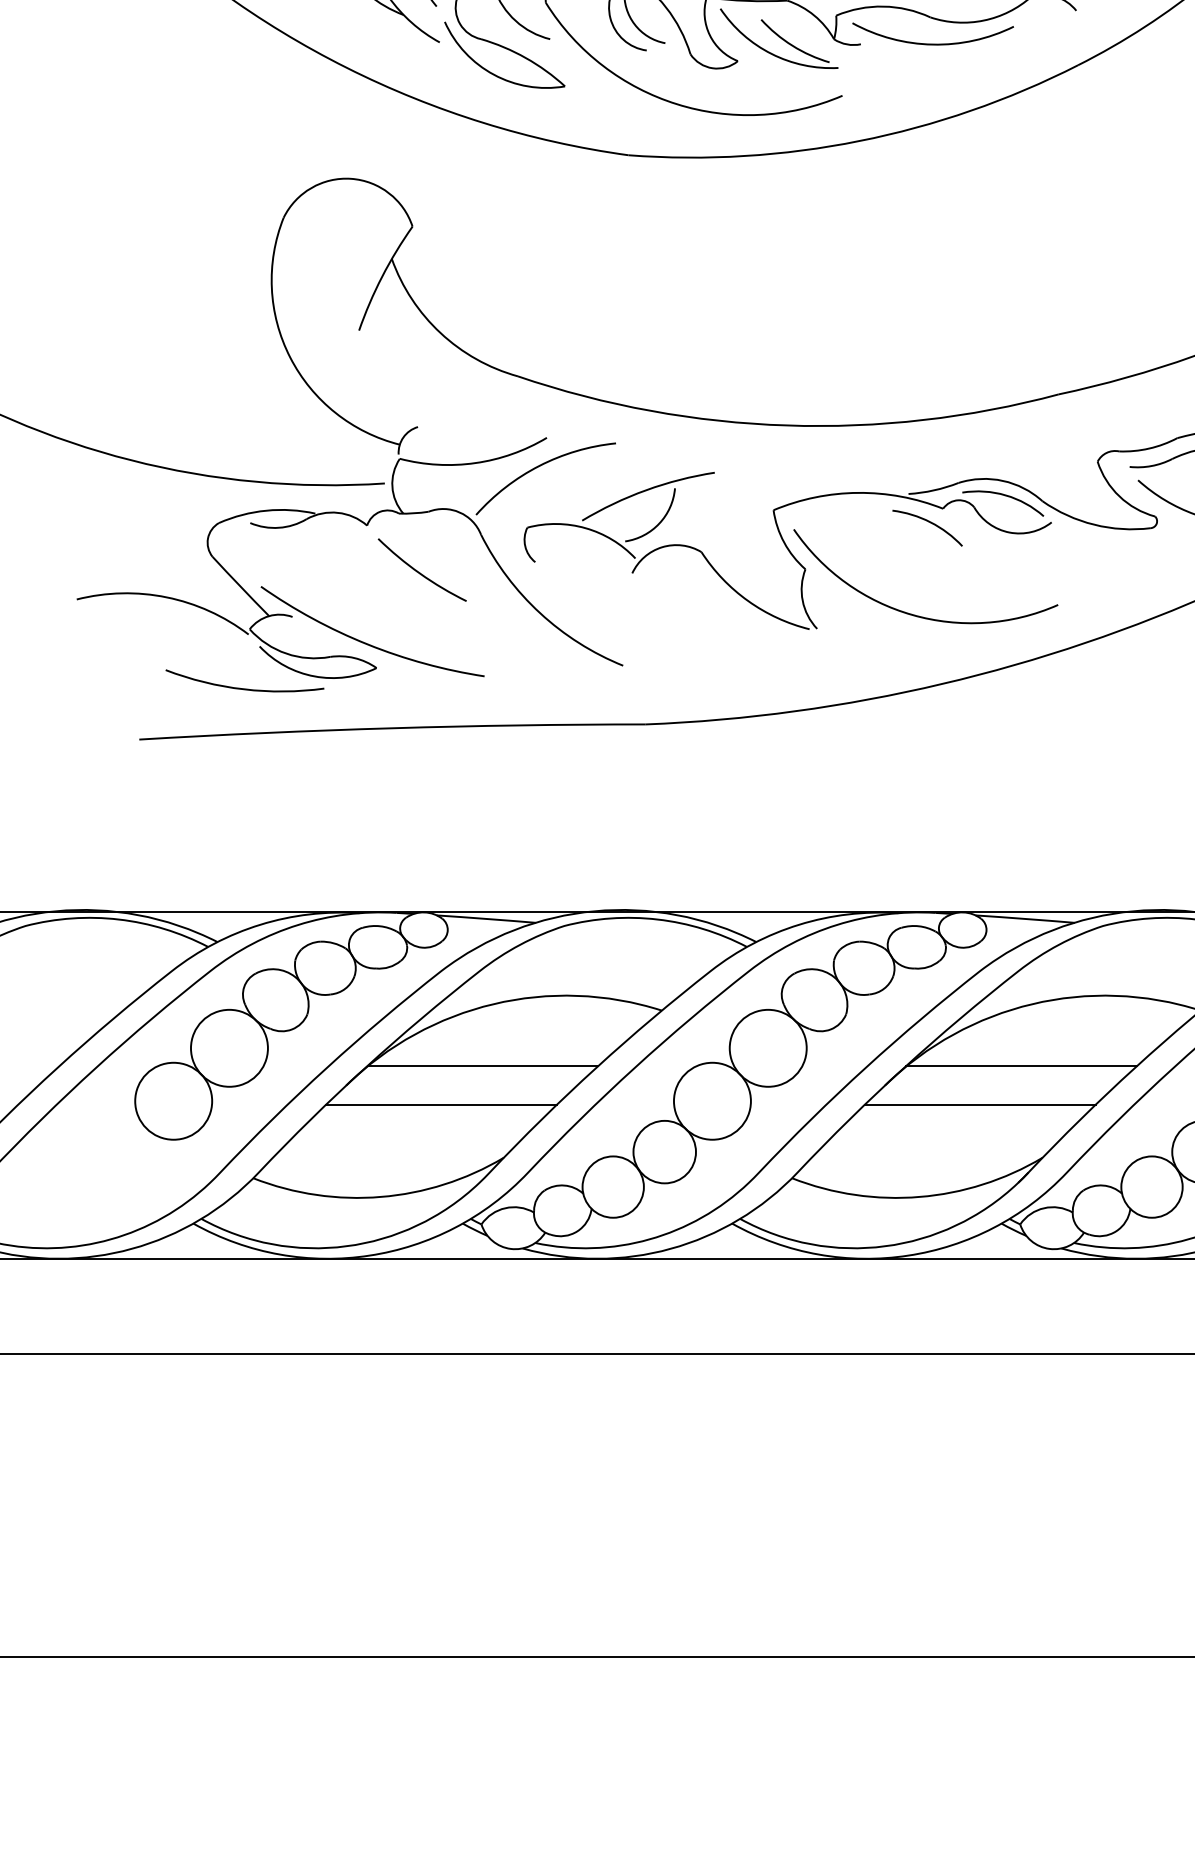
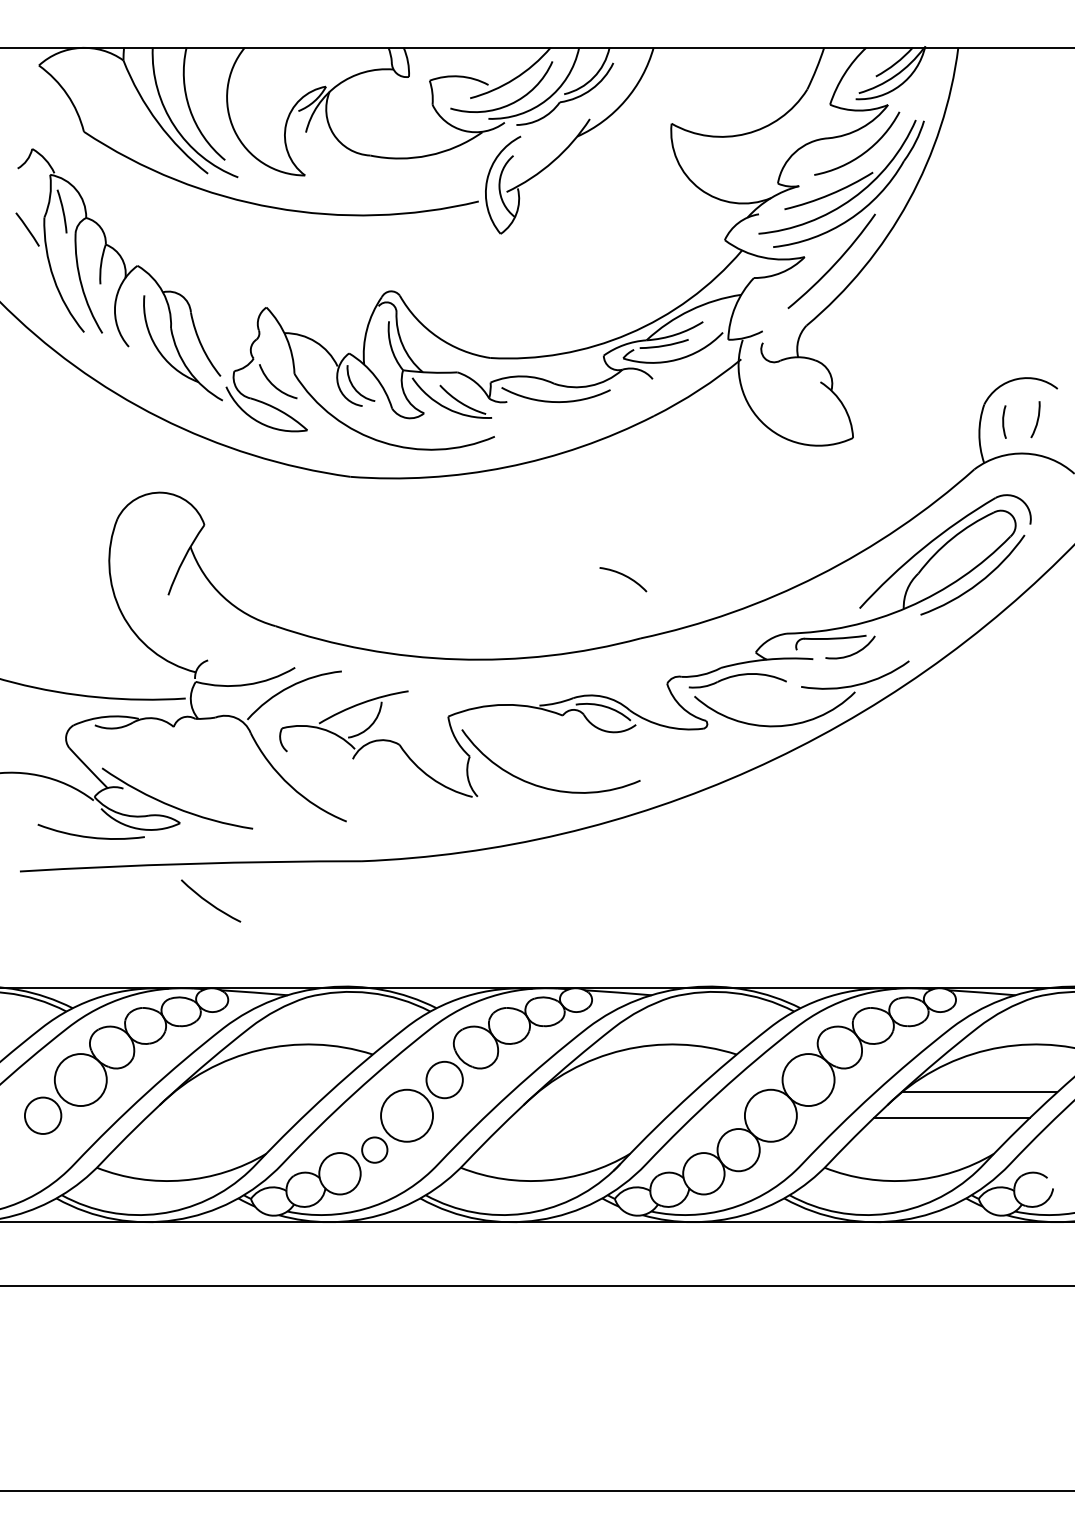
arc: (929, 523) -> (624, 576), moved
arc: (421, 572) -> (210, 902), moved
circle: (767, 1049) -> (444, 1080), size x0.7
line: (482, 1066) -> (251, 1092), removed
line: (1021, 1066) -> (615, 1092), removed
circle: (174, 1100) -> (43, 1115), size x0.7
line: (440, 1105) -> (223, 1118), removed
line: (979, 1105) -> (587, 1118), removed
circle: (664, 1152) -> (374, 1150), size x0.6

